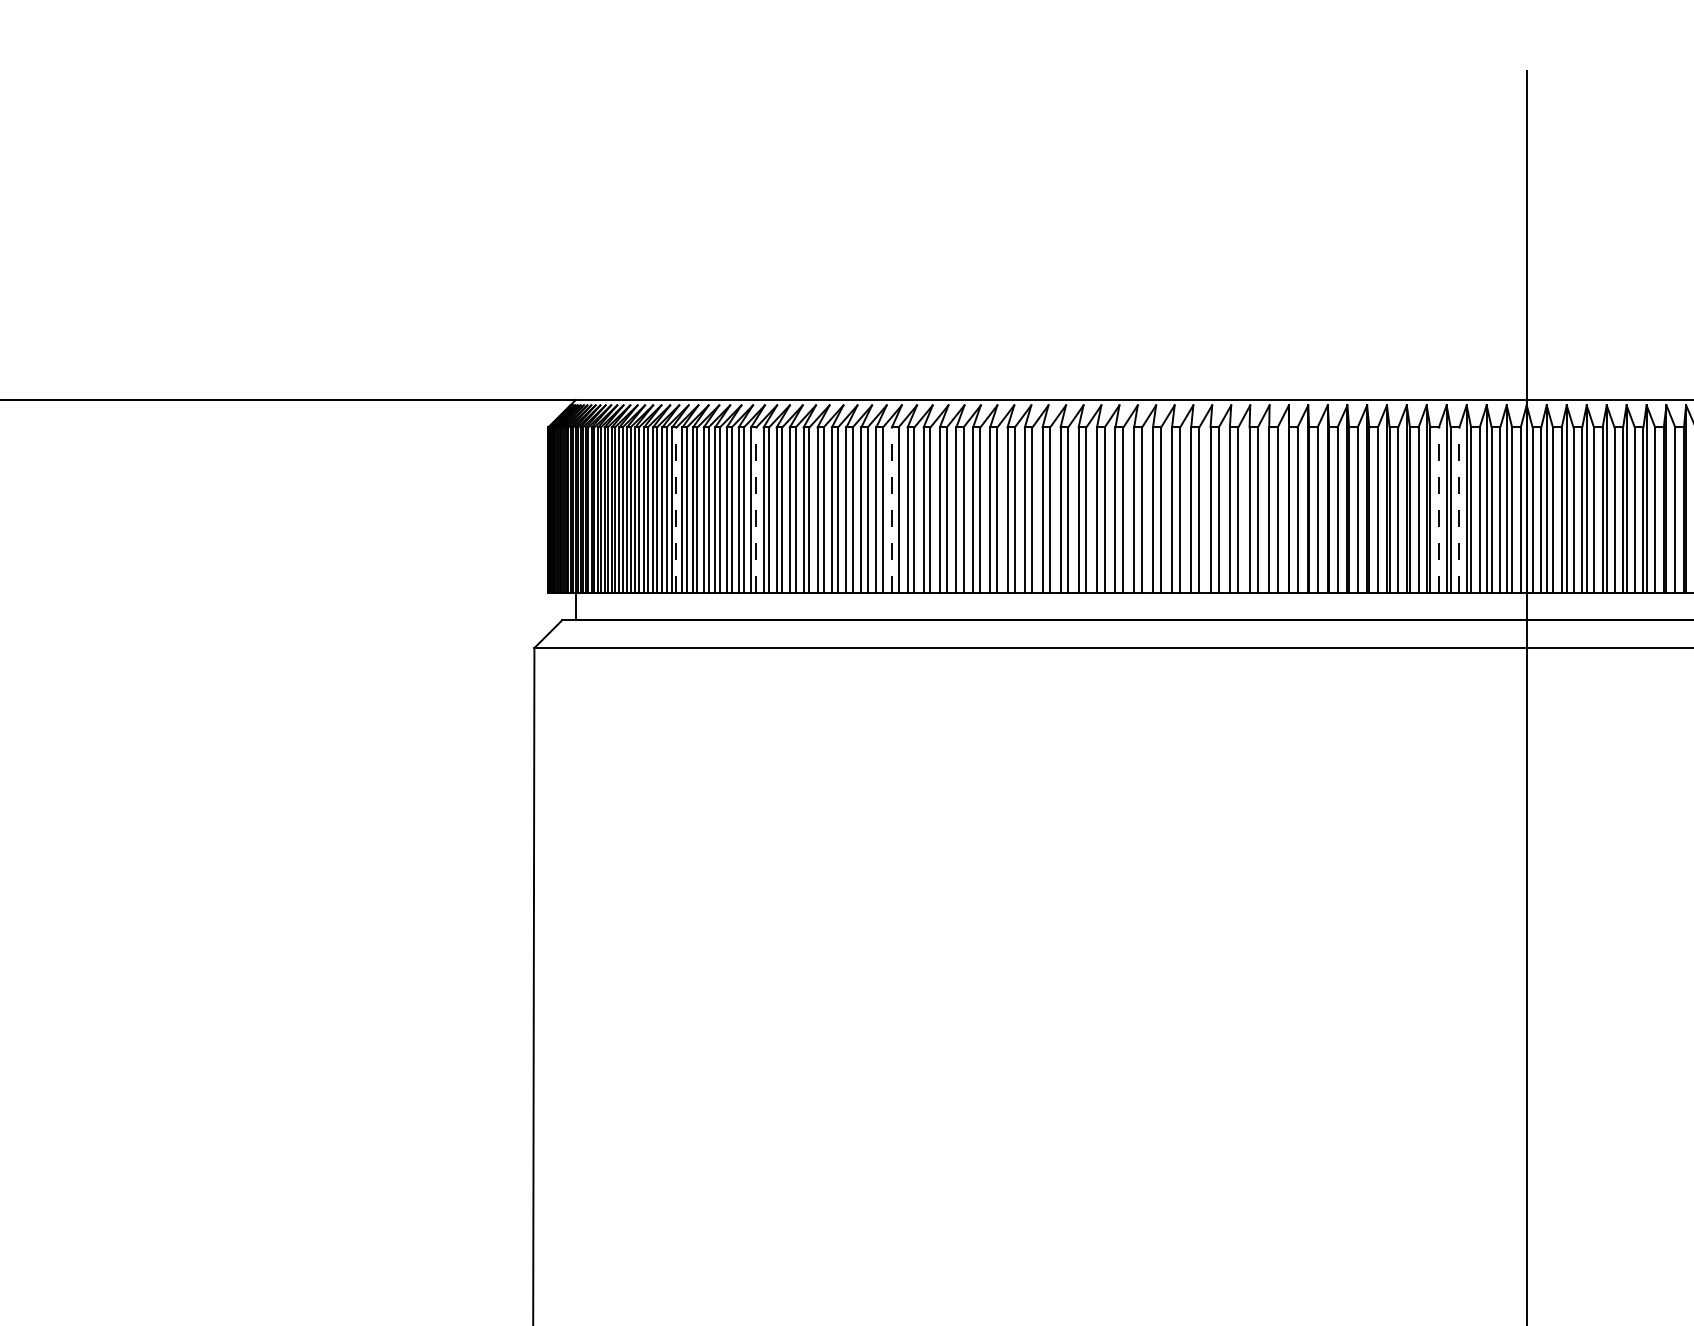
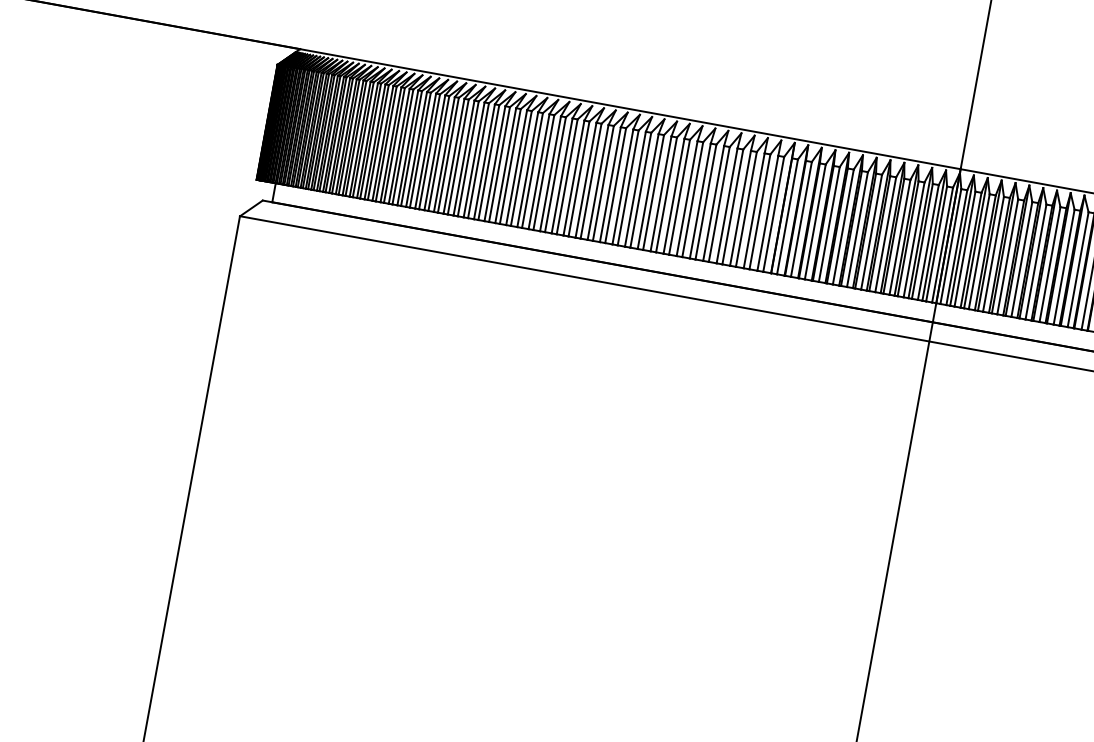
line: (676, 510) -> (356, 138), dashed -> solid
line: (756, 510) -> (411, 148), dashed -> solid
line: (891, 510) -> (505, 165), dashed -> solid
line: (1438, 510) -> (885, 234), dashed -> solid
line: (1459, 510) -> (900, 237), dashed -> solid

